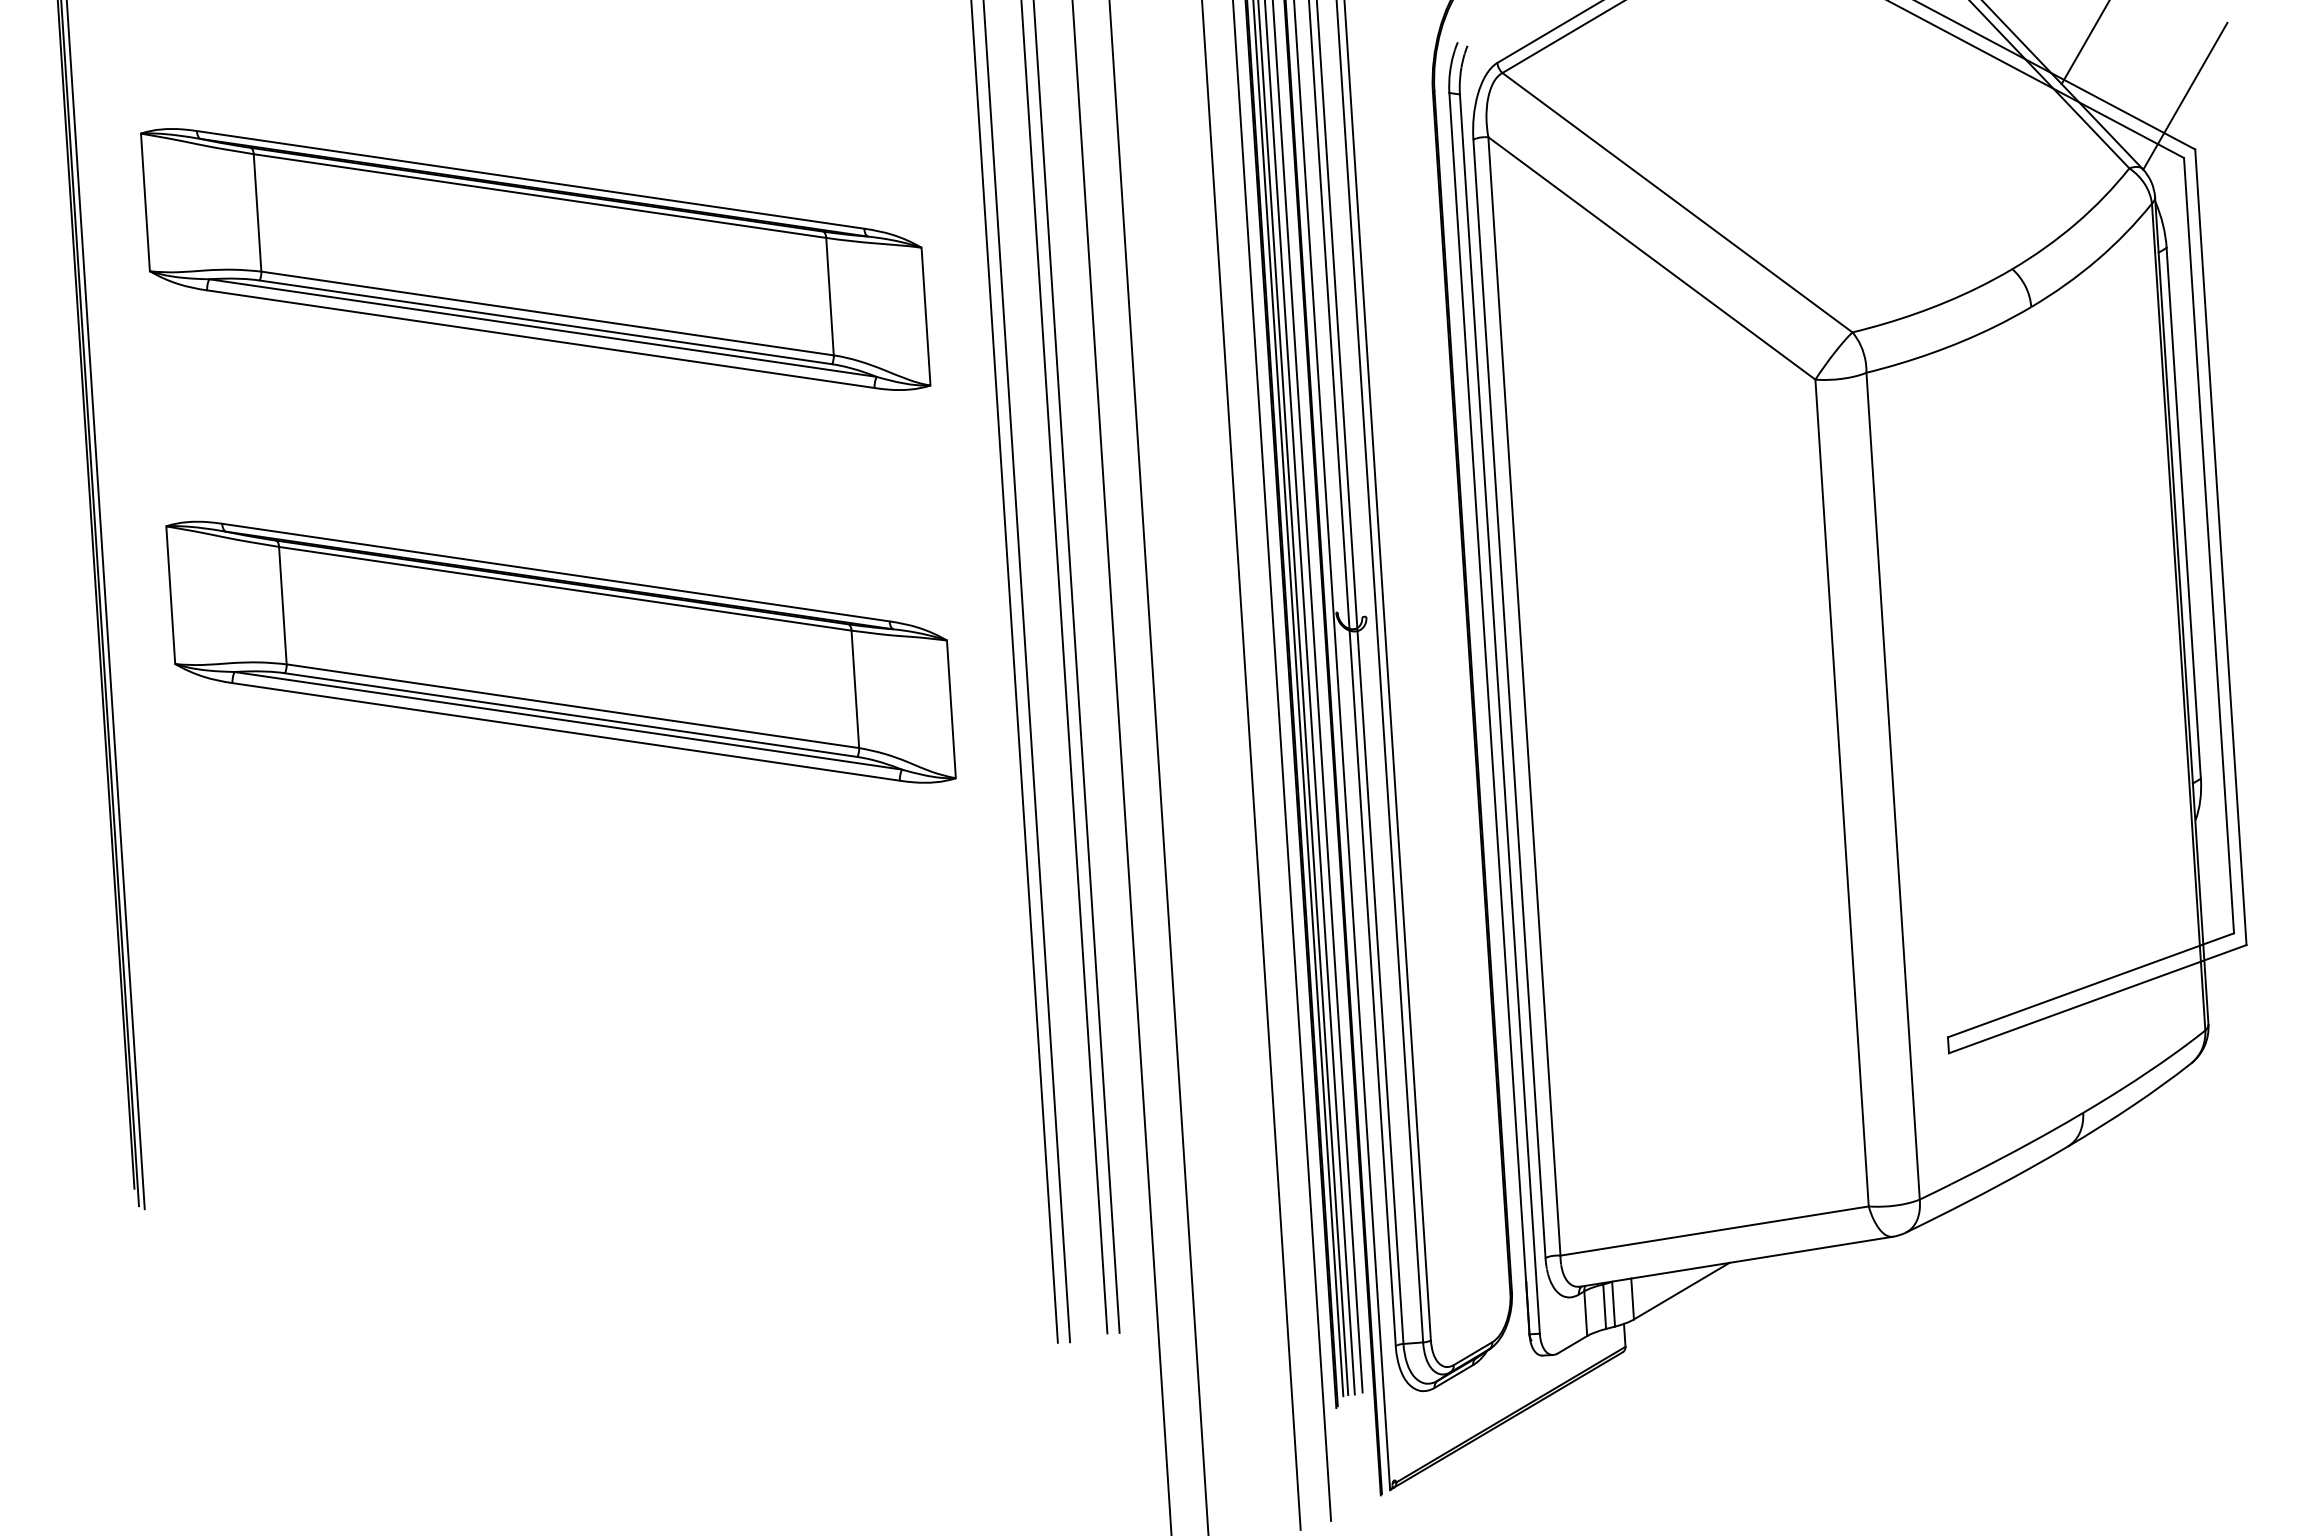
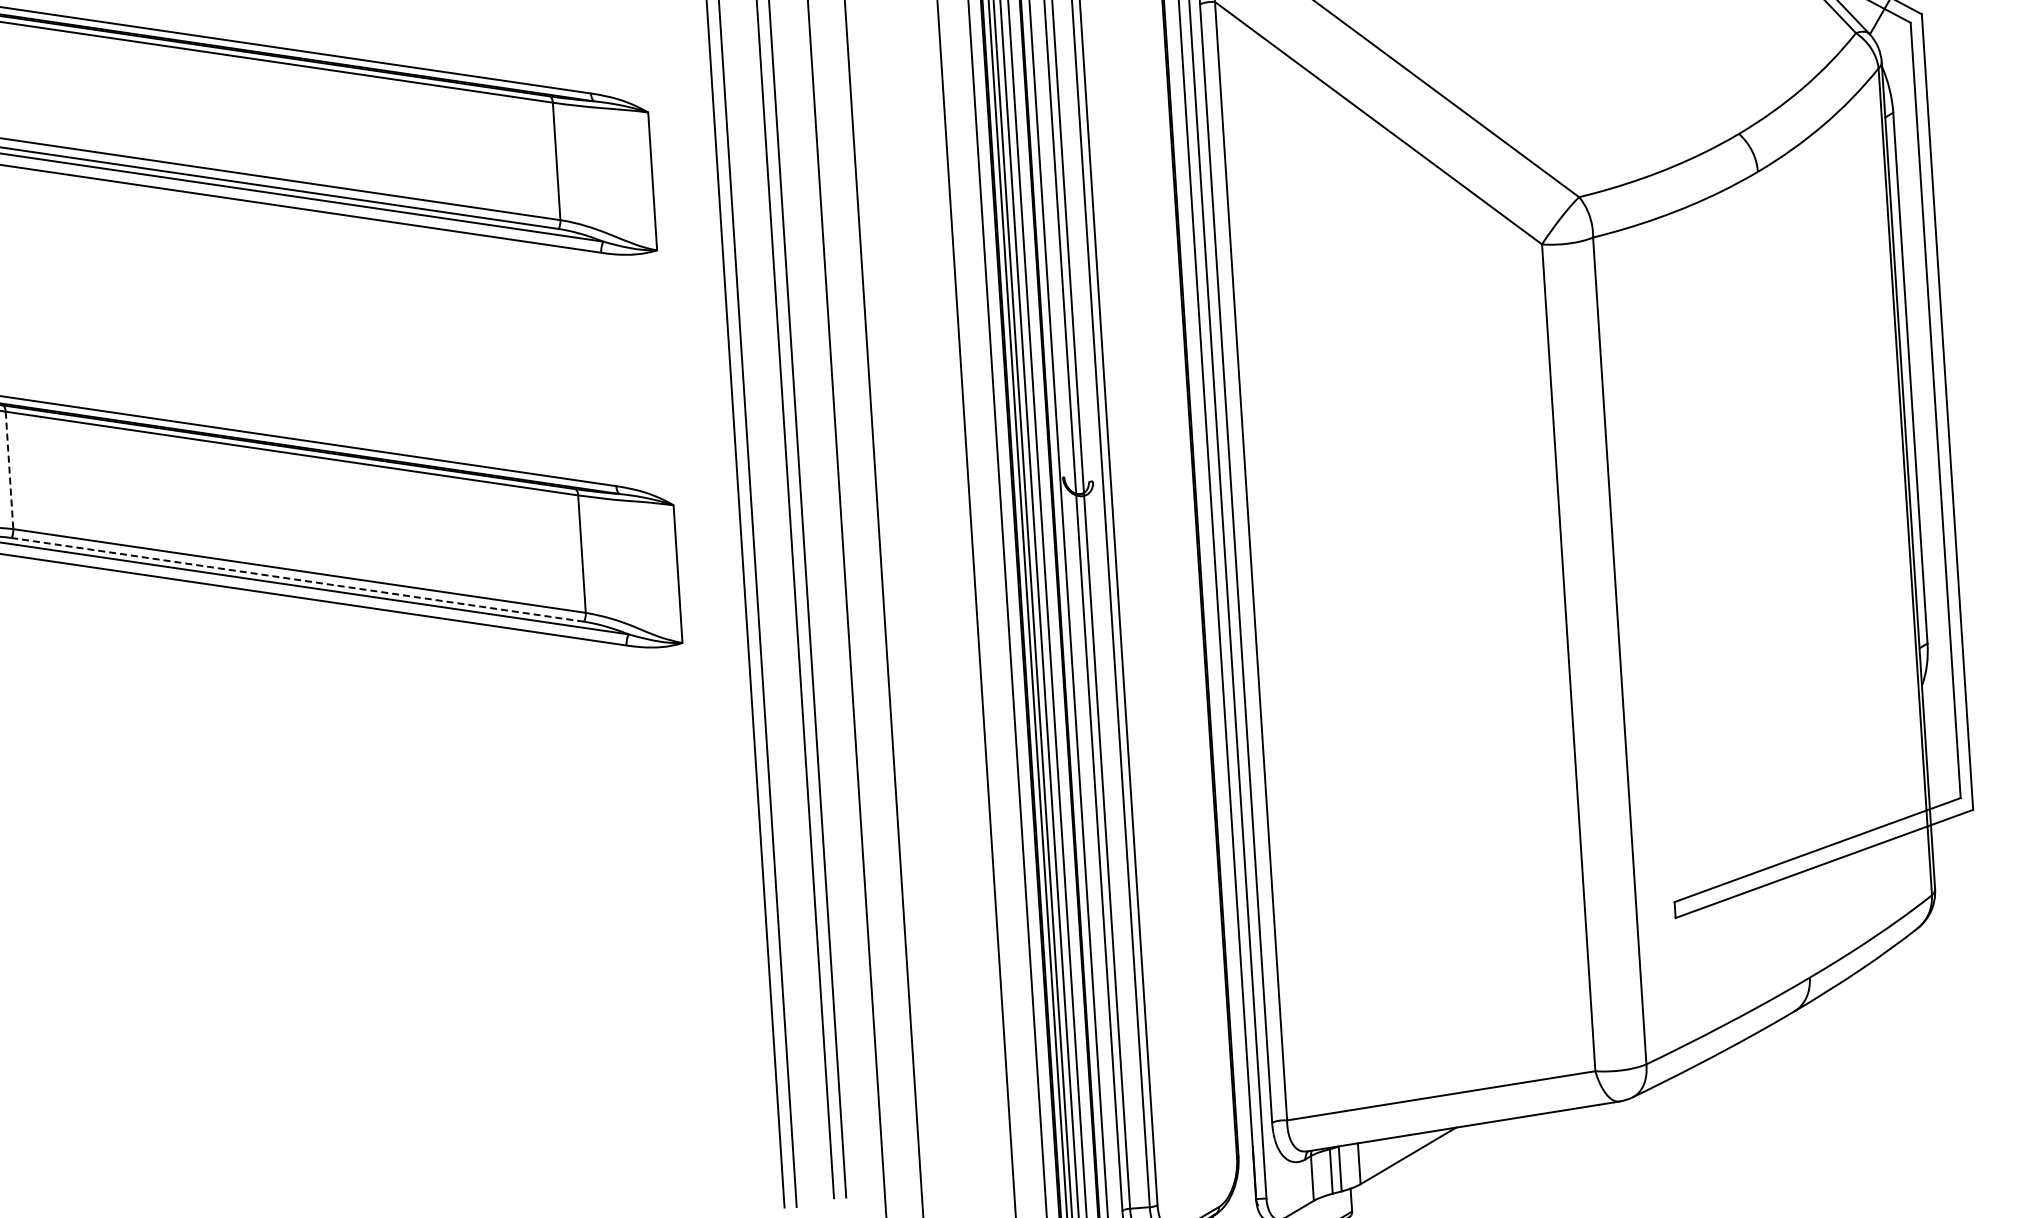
line: (282, 605) -> (9, 470), solid -> dashed
line: (570, 715) -> (297, 580), solid -> dashed

